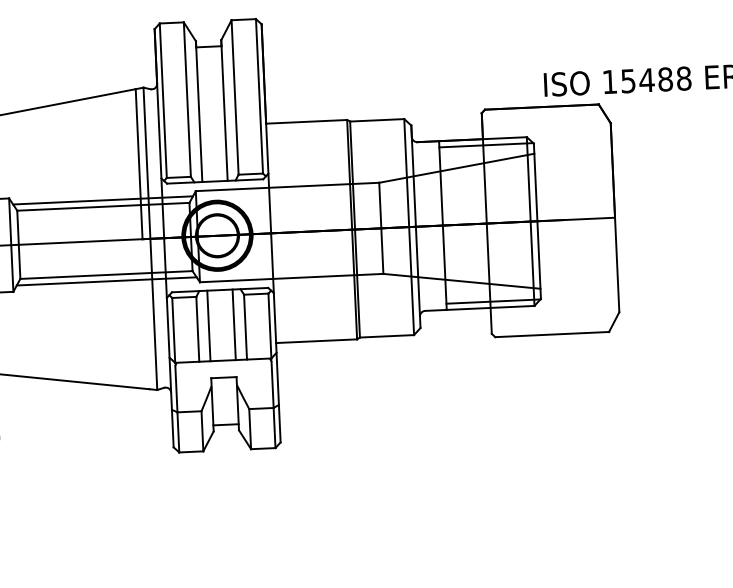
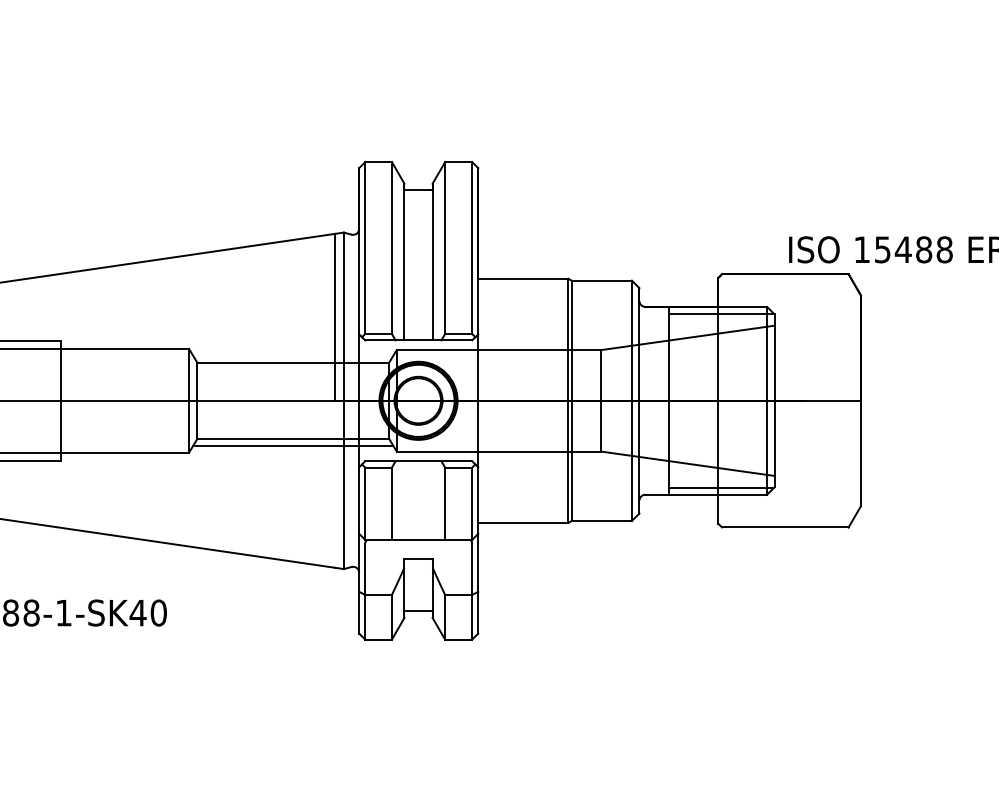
line: (103, 200) -> (293, 355), removed
line: (234, 324) -> (432, 500), removed
line: (208, 325) -> (404, 500), removed

